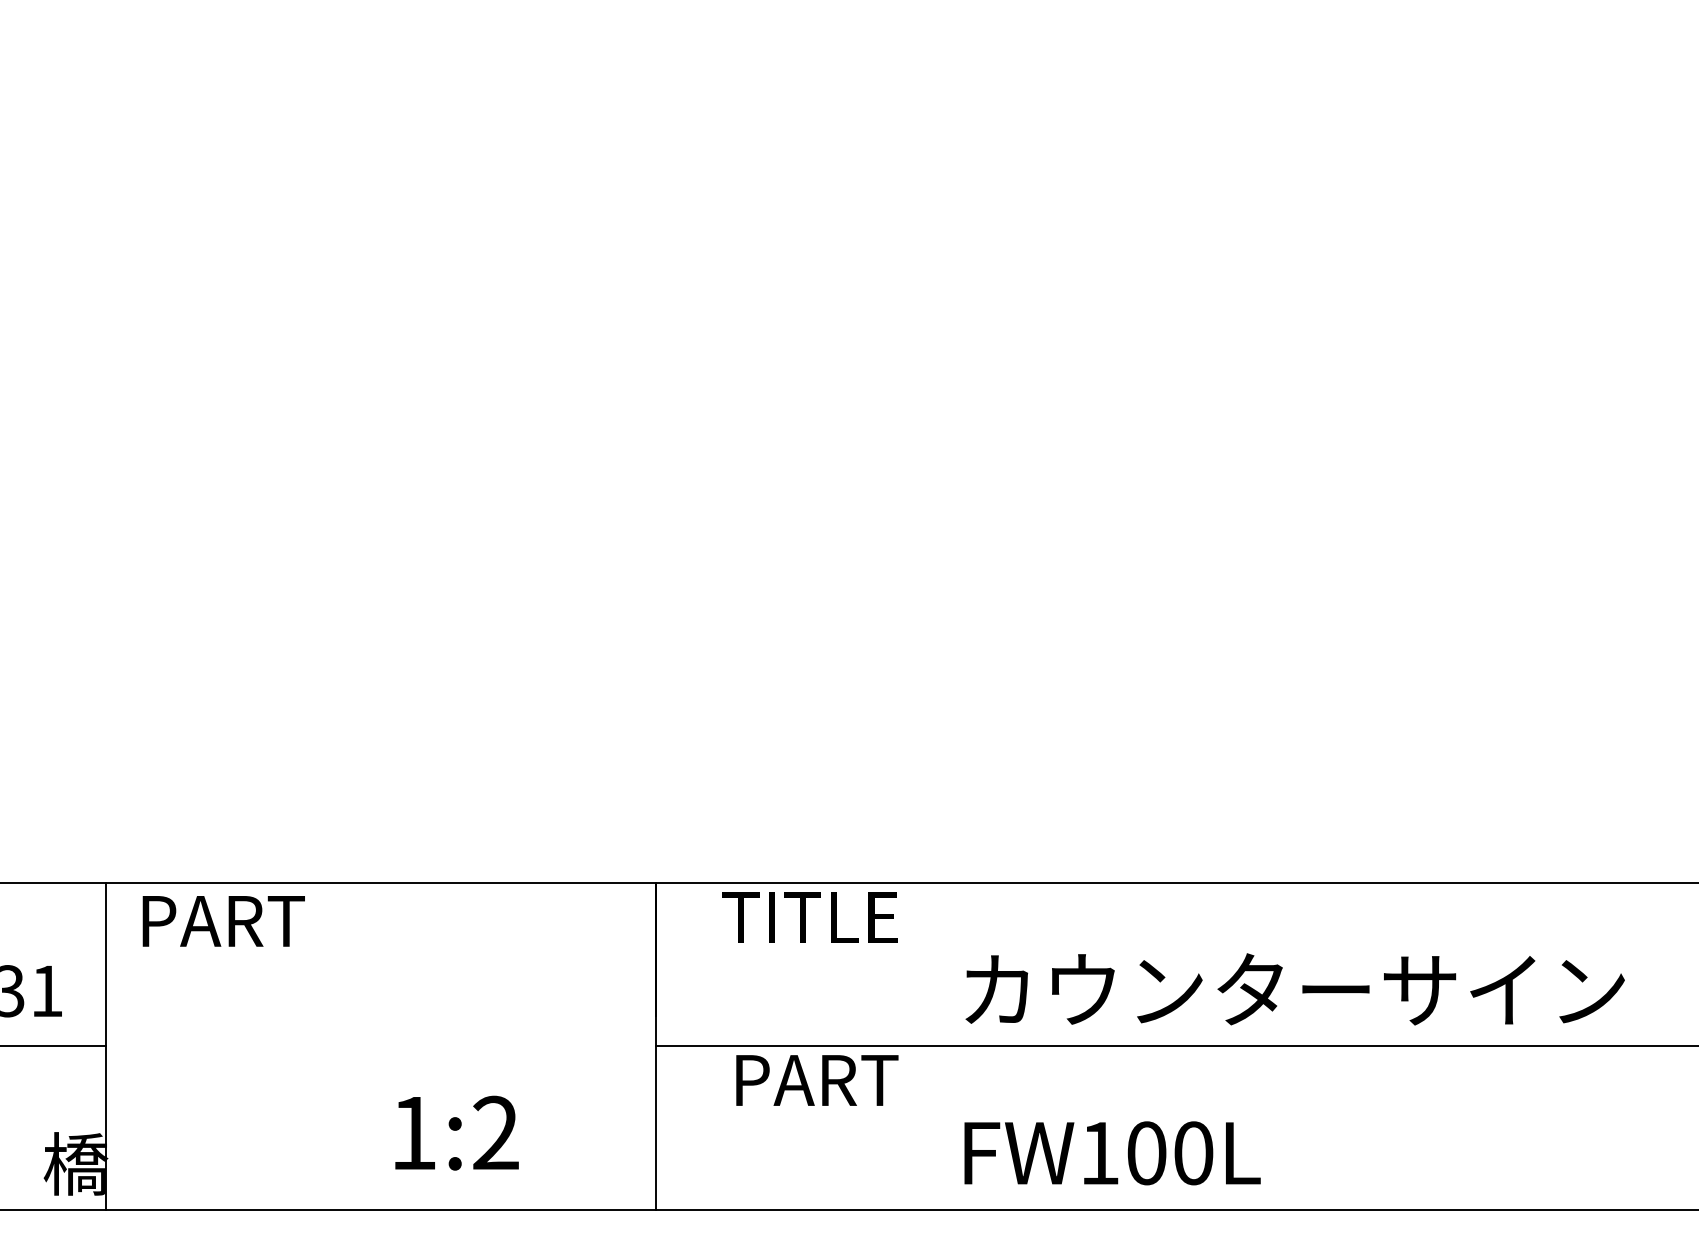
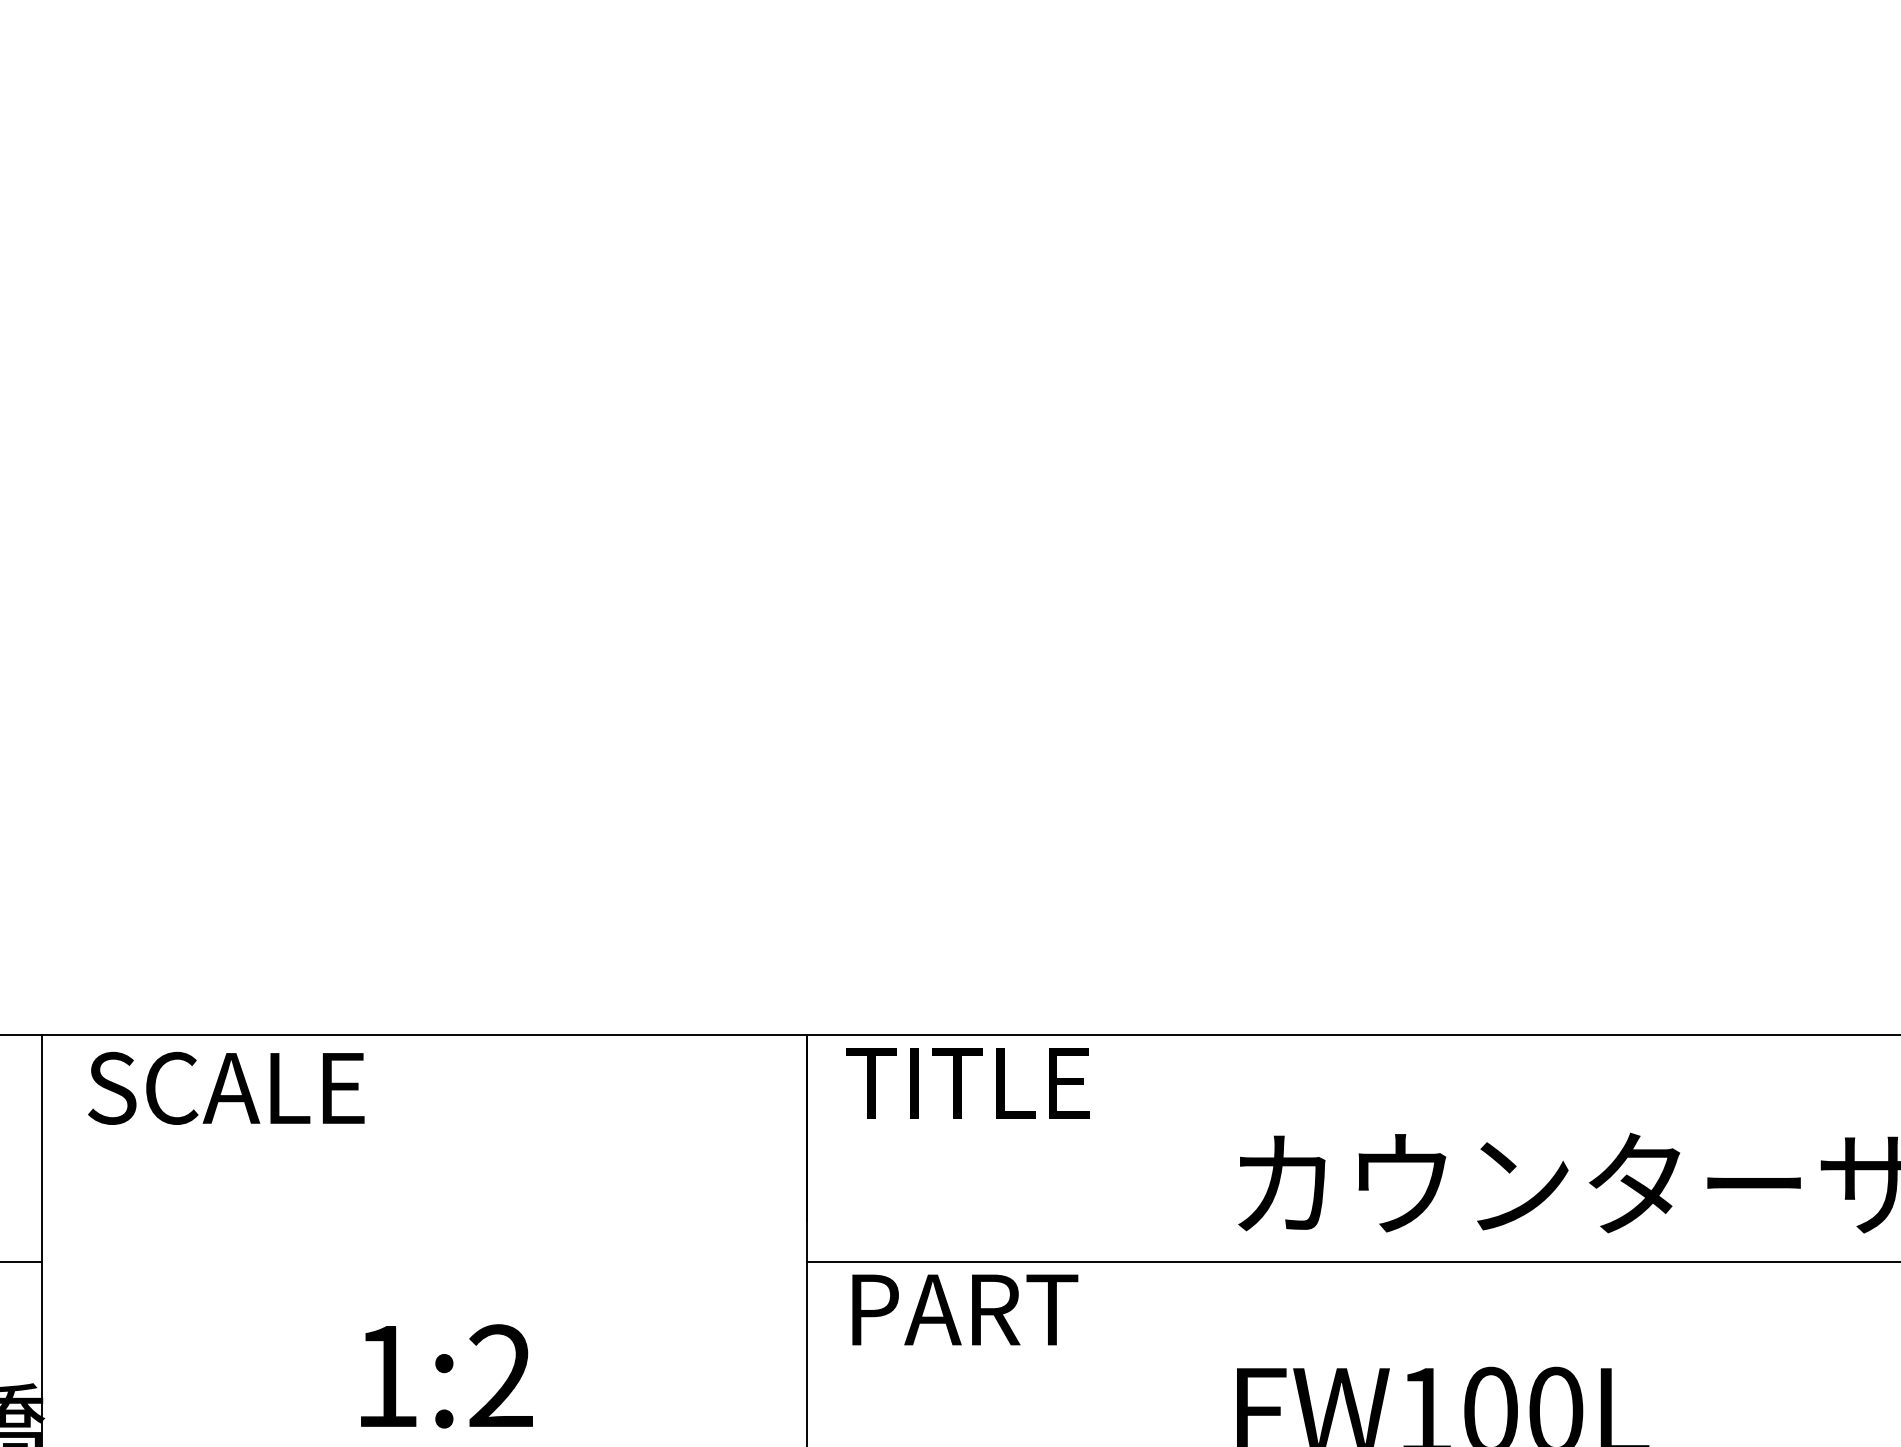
text: (809, 917) -> (966, 1083), moved
text: (238, 921) -> (226, 1088), PART -> SCALE
text: (817, 1080) -> (965, 1309), moved
text: (456, 1132) -> (446, 1375), moved

